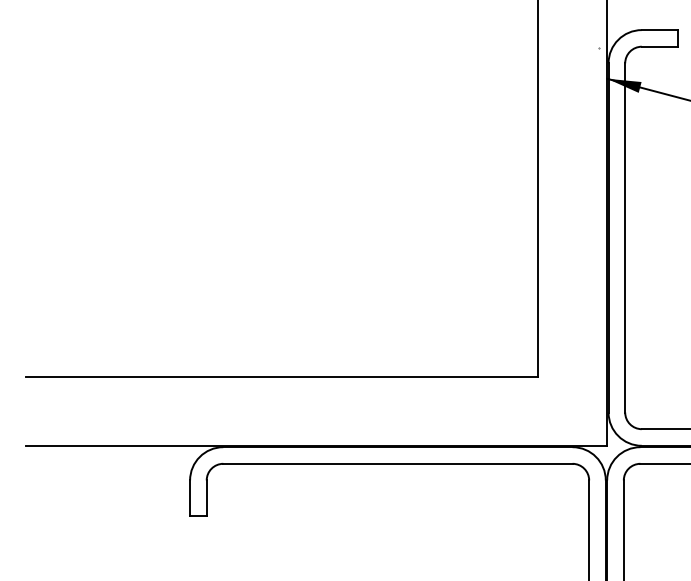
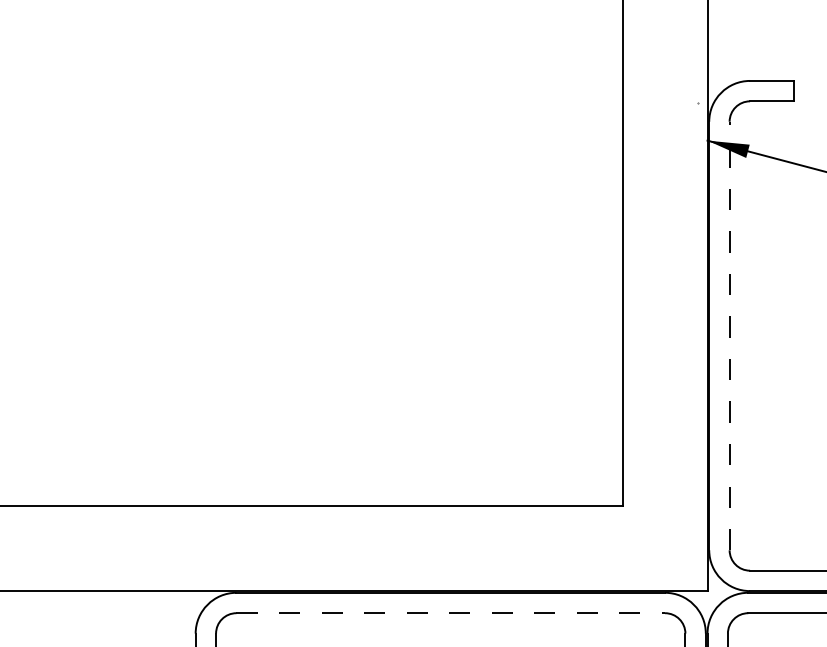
line: (625, 237) -> (729, 335), solid -> dashed
line: (397, 463) -> (450, 612), solid -> dashed

